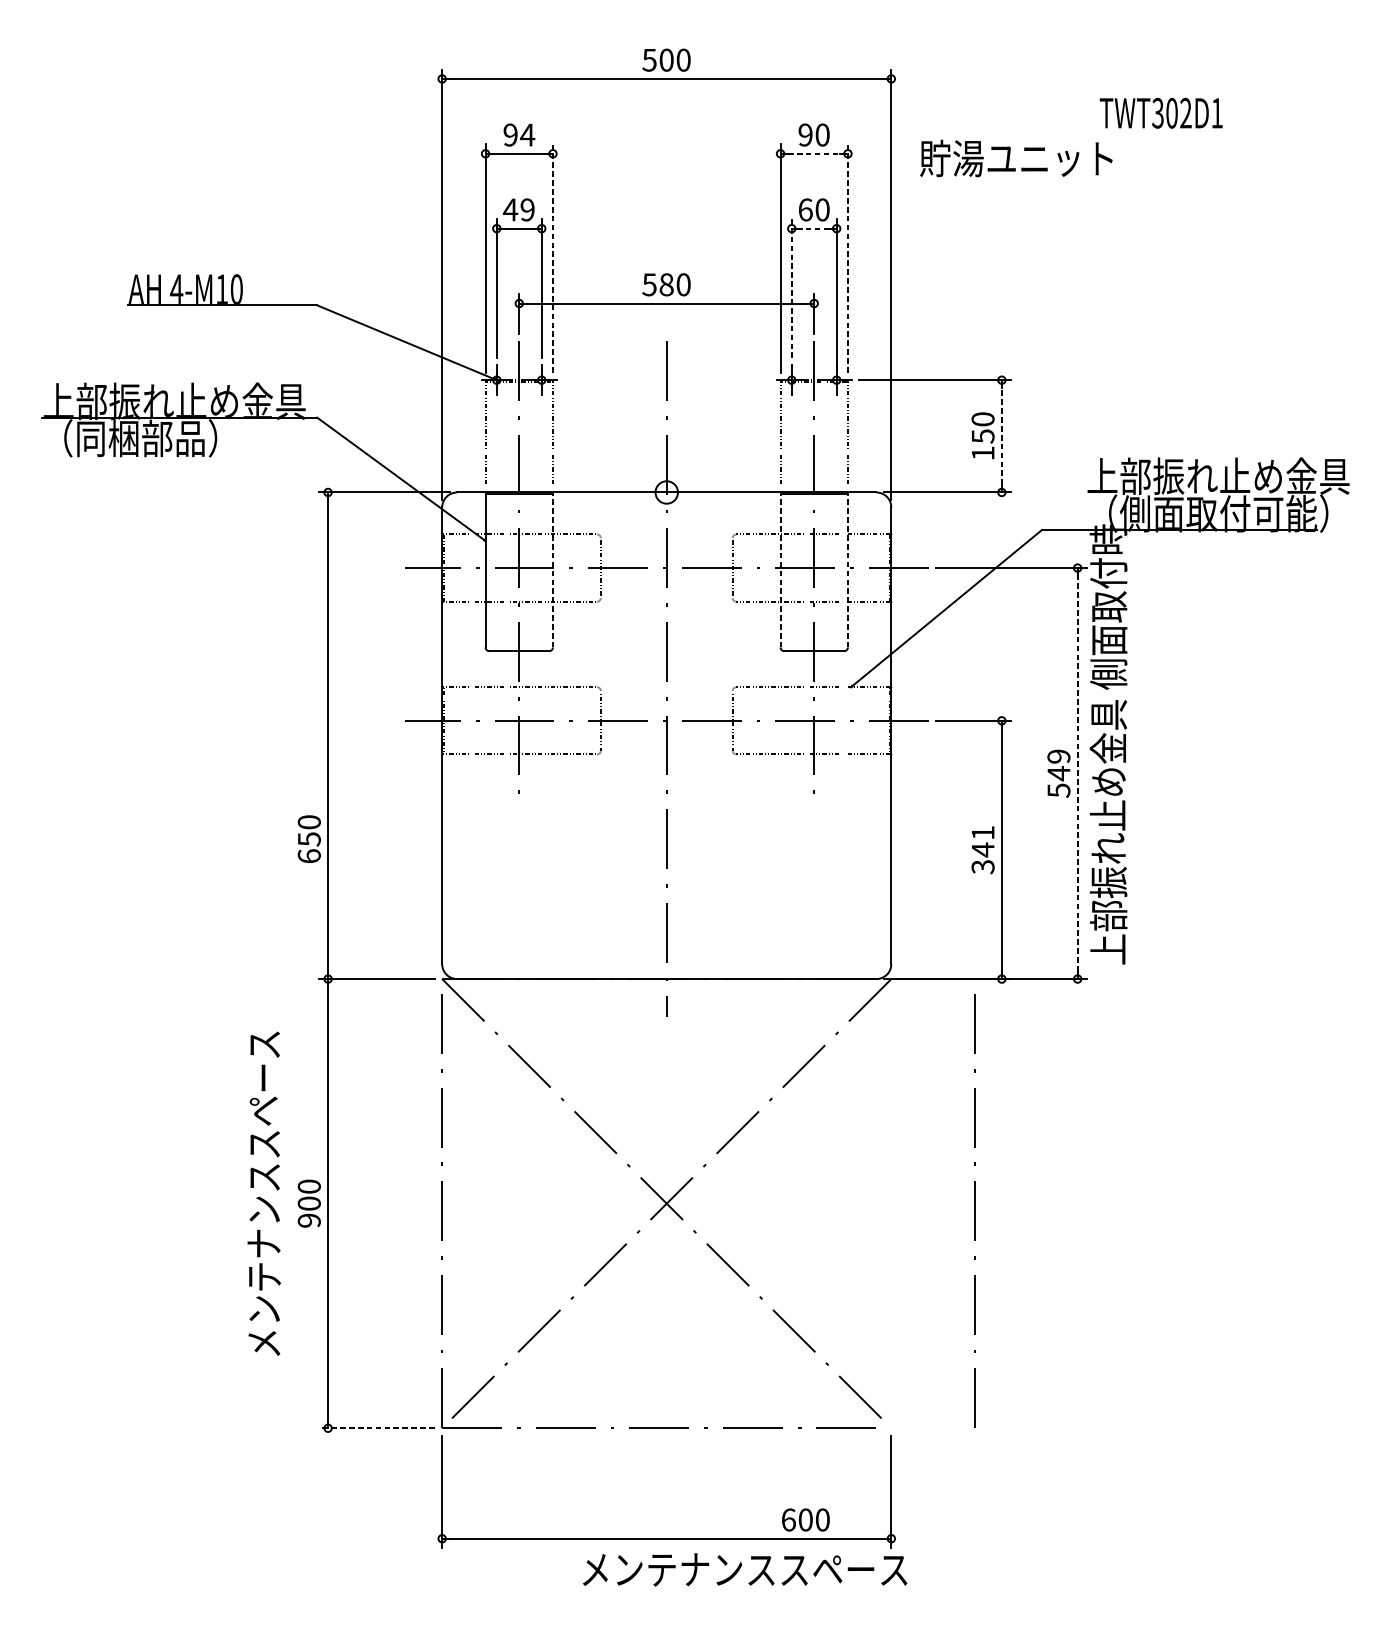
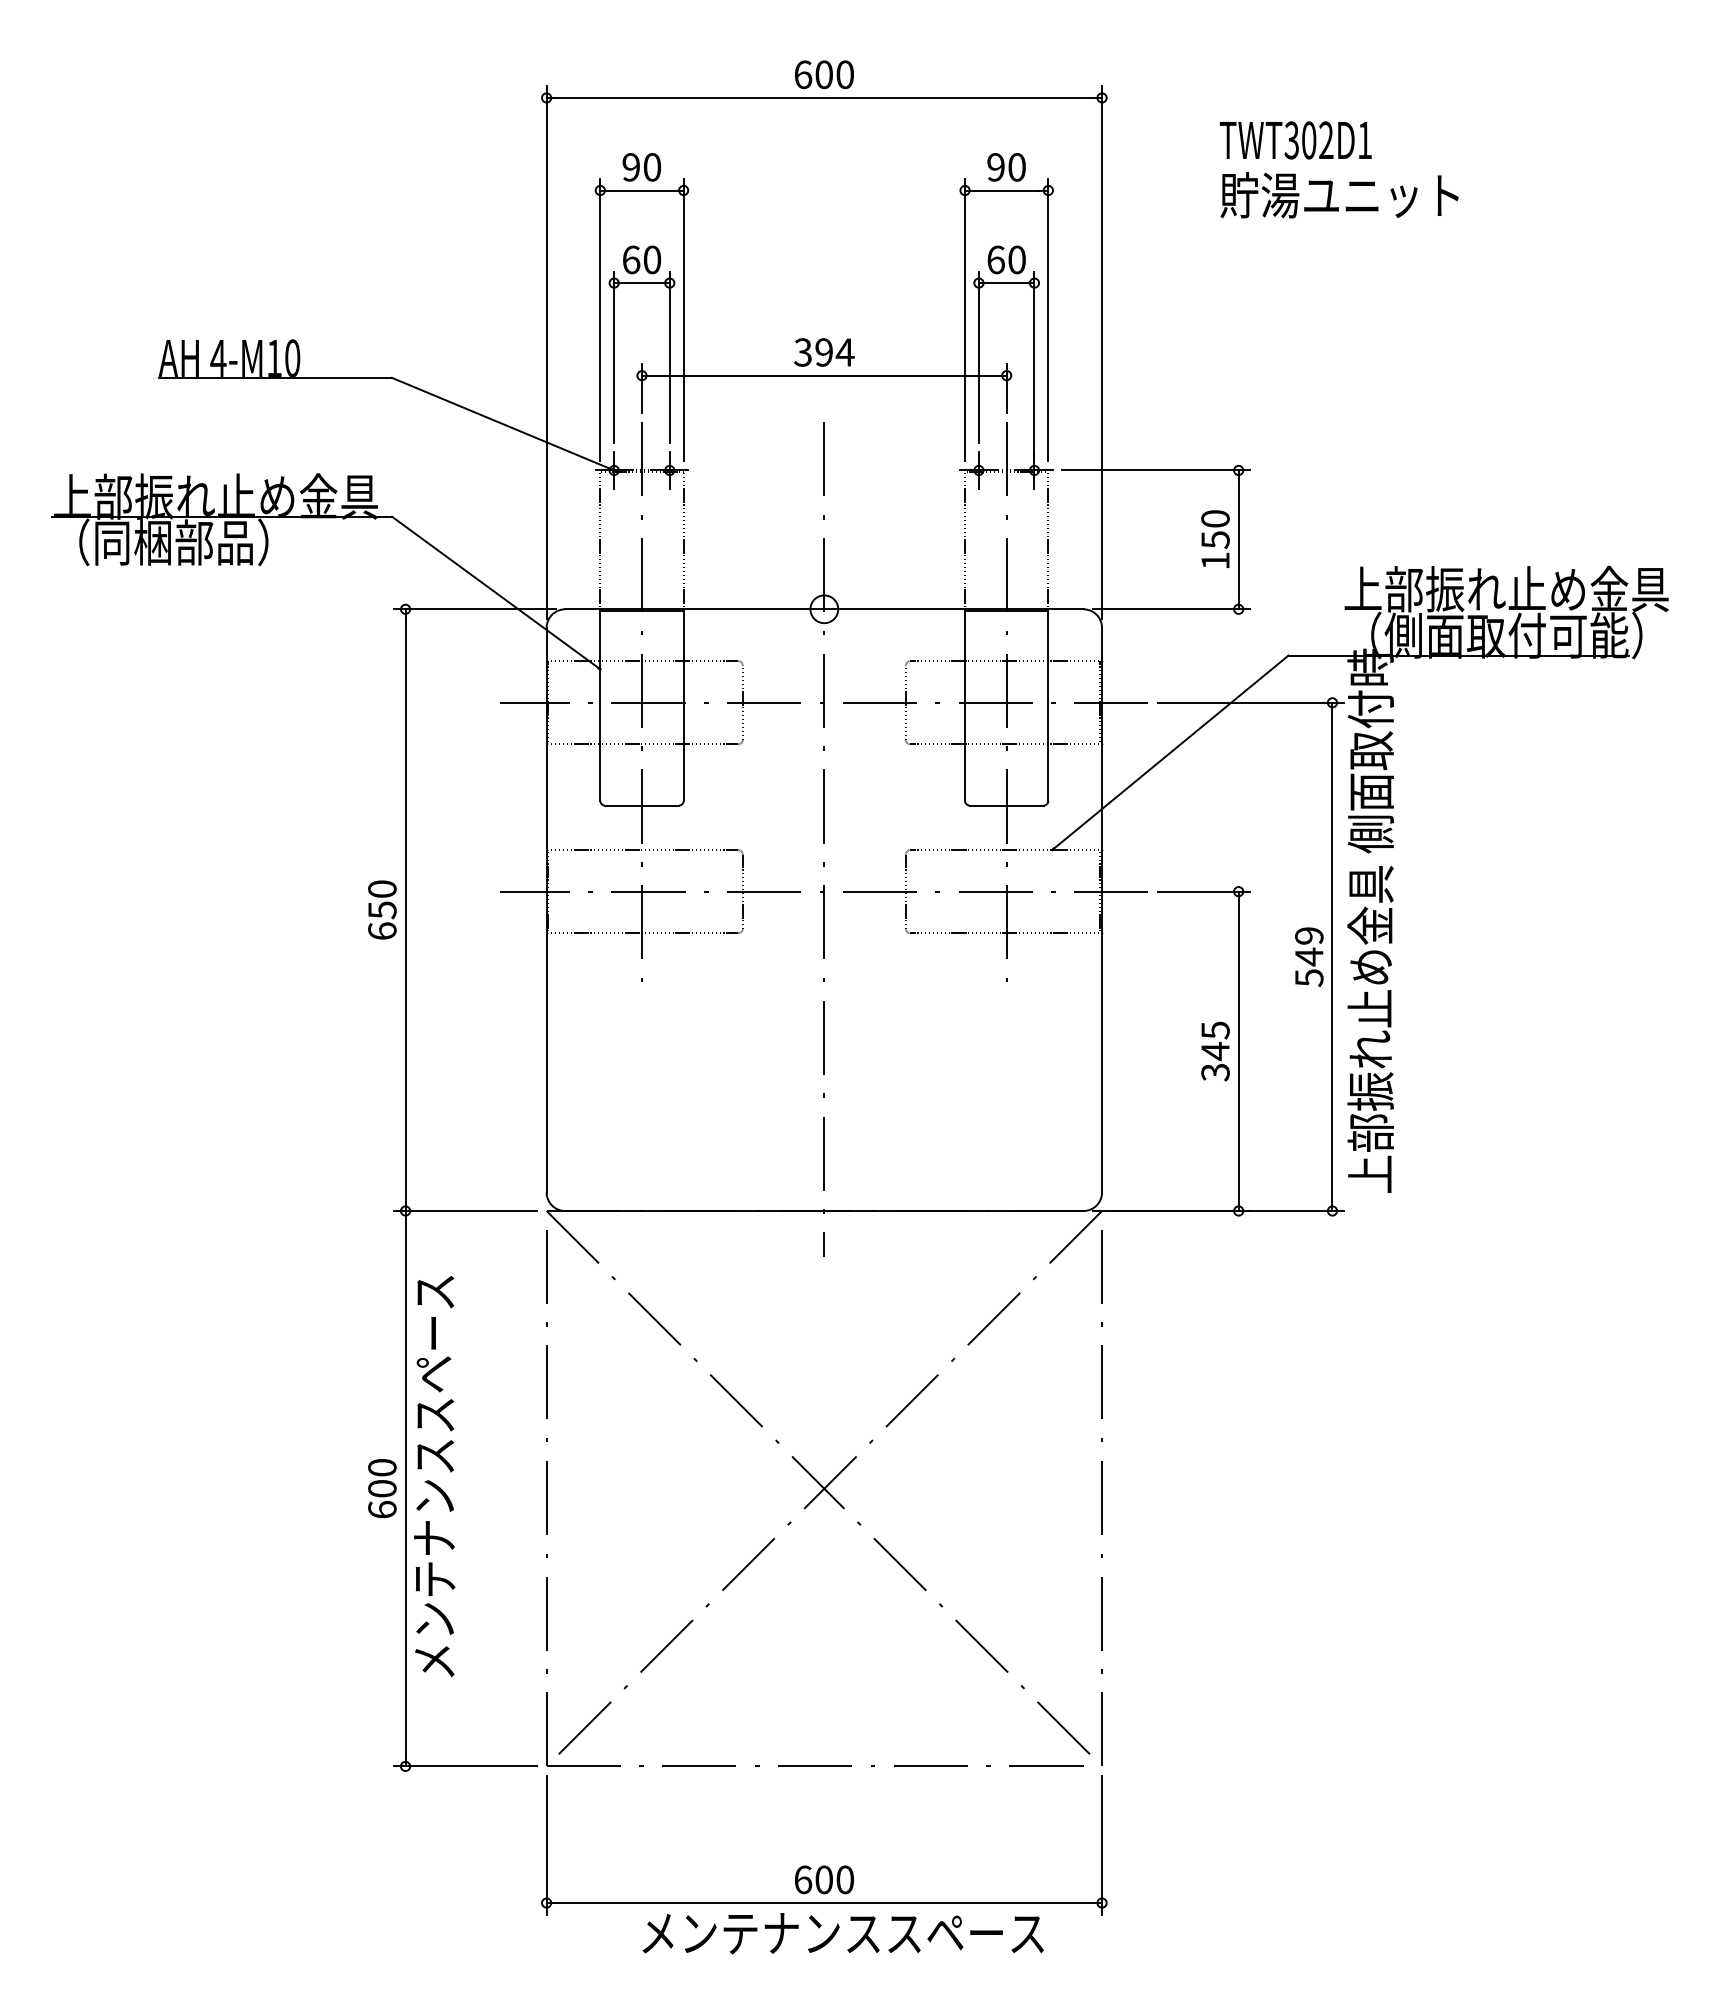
text: (649, 59) -> (803, 74), 500 -> 600
text: (1161, 113) -> (1295, 140), moved
text: (526, 135) -> (651, 167), 94 -> 90
line: (814, 153) -> (1007, 190), dashed -> solid
text: (1016, 158) -> (1339, 195), moved
text: (518, 209) -> (641, 259), 49 -> 60
line: (814, 229) -> (1006, 283), dashed -> solid
line: (552, 258) -> (683, 319), dashed -> solid
line: (848, 258) -> (1048, 319), dashed -> solid
text: (666, 284) -> (824, 352), 580 -> 394
line: (791, 288) -> (978, 357), dashed -> solid
line: (1001, 436) -> (1238, 539), dashed -> solid
line: (552, 570) -> (683, 705), dashed -> solid
line: (780, 570) -> (965, 705), dashed -> solid
line: (848, 570) -> (1048, 705), dashed -> solid
line: (1077, 773) -> (1332, 956), dashed -> solid
text: (983, 833) -> (1215, 1030), 341 -> 345
text: (309, 838) -> (382, 909), moved
text: (264, 1193) -> (434, 1476), moved
line: (974, 1210) -> (1101, 1497), moved
text: (309, 1220) -> (382, 1509), 900 -> 600
line: (376, 1428) -> (465, 1766), dashed -> solid
text: (805, 1519) -> (824, 1879), moved
text: (744, 1569) -> (842, 1933), moved

